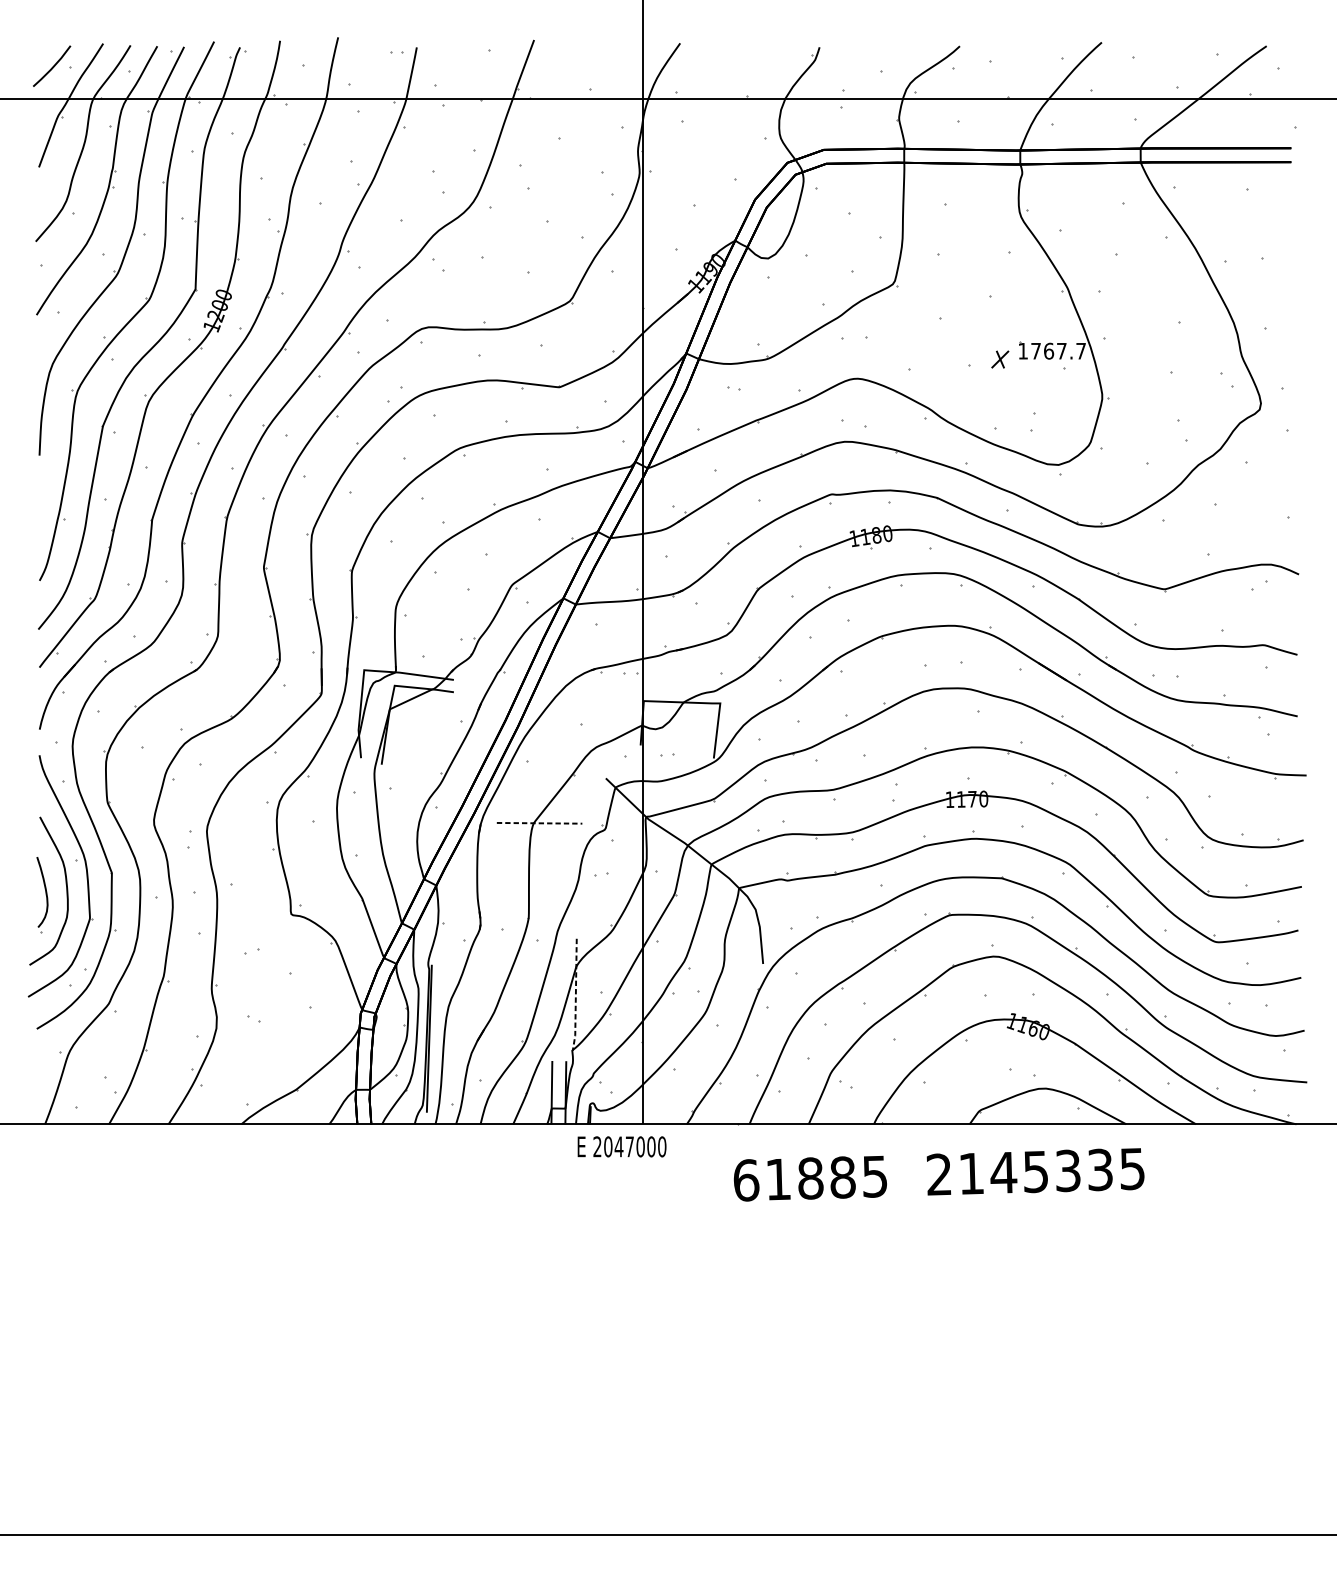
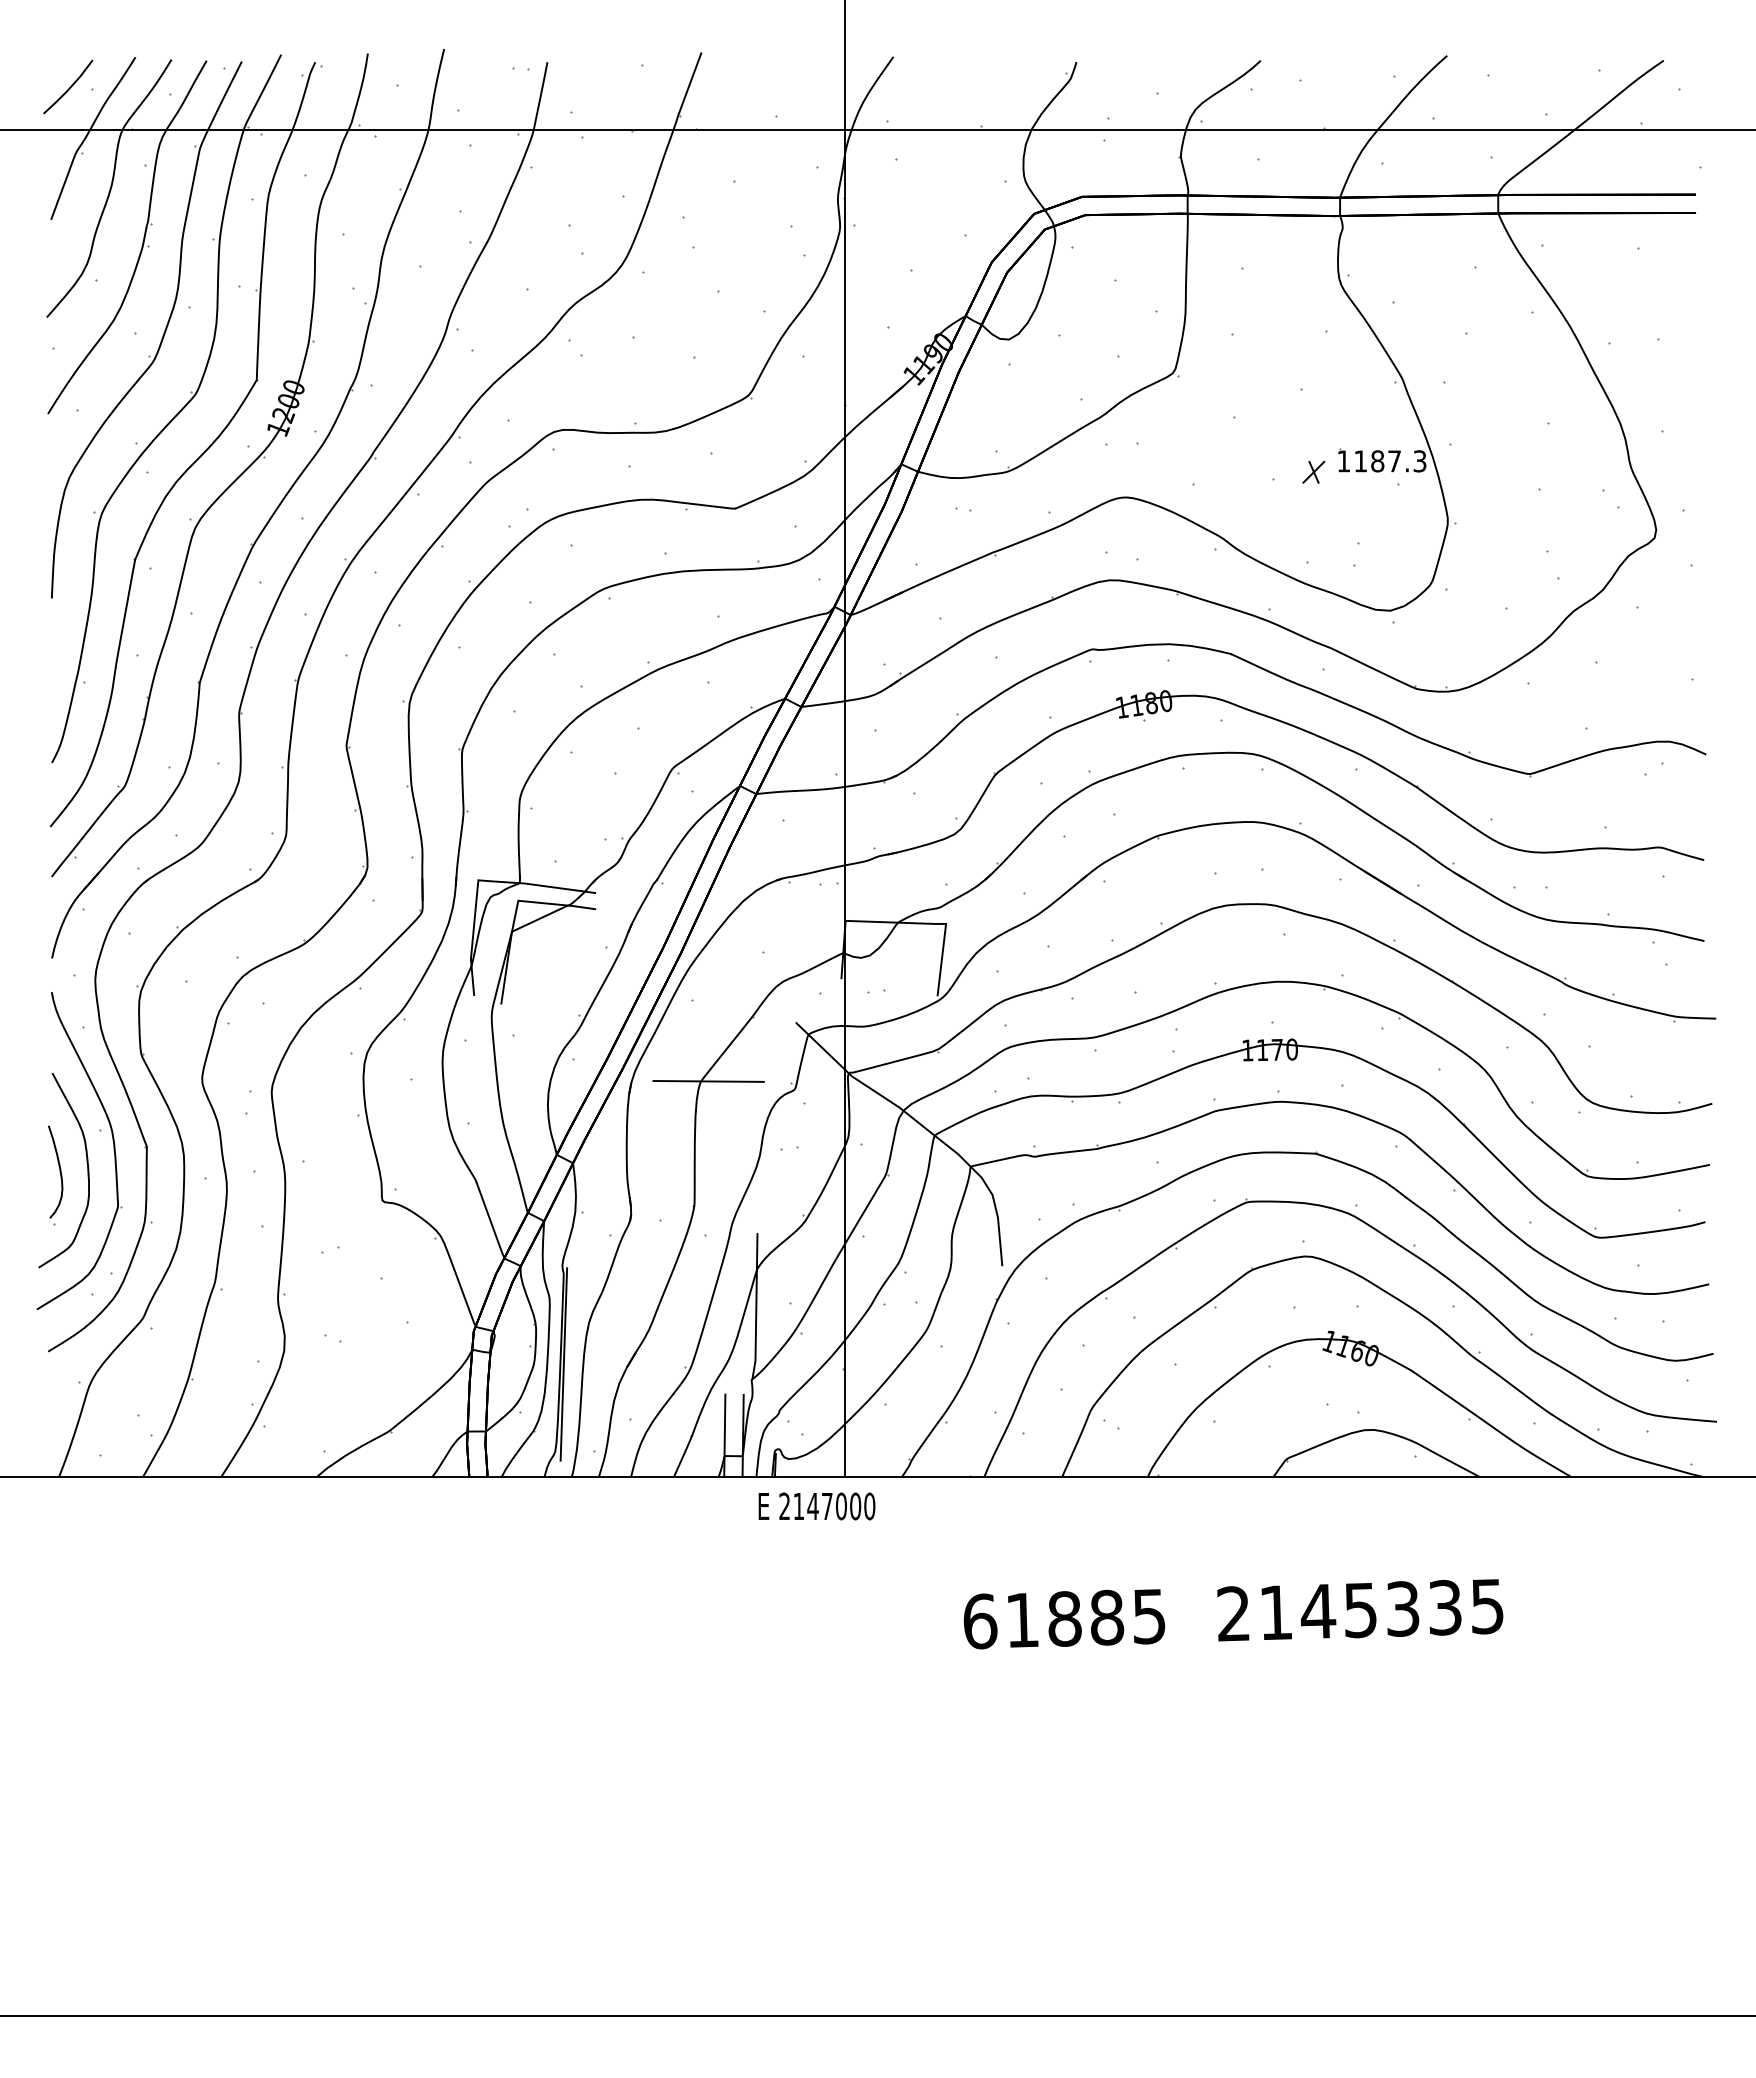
text: (1058, 351) -> (1390, 461), 1767.7 -> 1187.3
line: (540, 823) -> (709, 1081), dashed -> solid
line: (576, 995) -> (756, 1307), dashed -> solid
text: (607, 1146) -> (798, 1506), 2047000 -> 2147000
text: (939, 1175) -> (1233, 1614), moved

